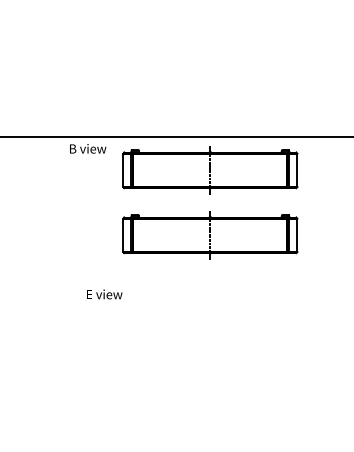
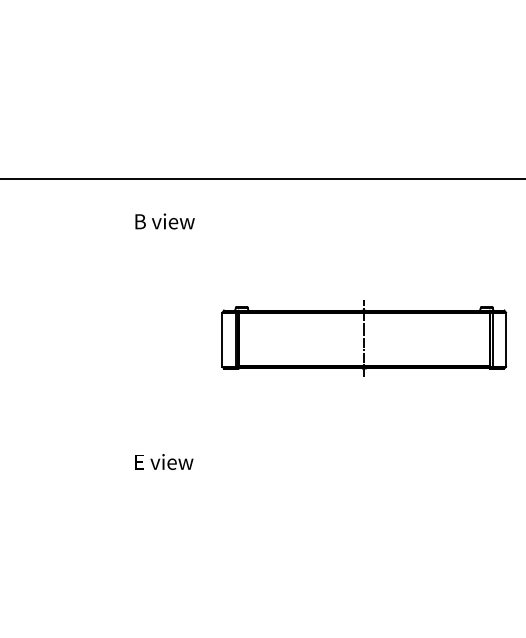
text: (88, 148) -> (165, 220), moved
part: (210, 170) -> (364, 234), removed
text: (104, 294) -> (164, 462), moved

